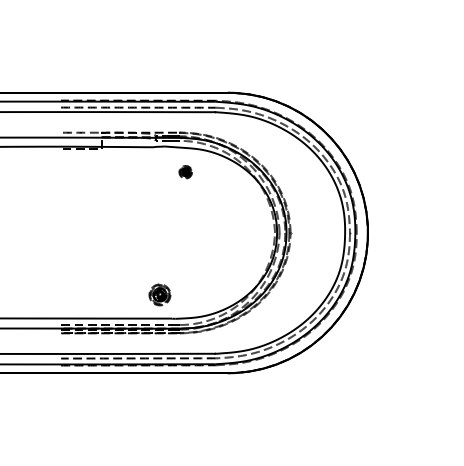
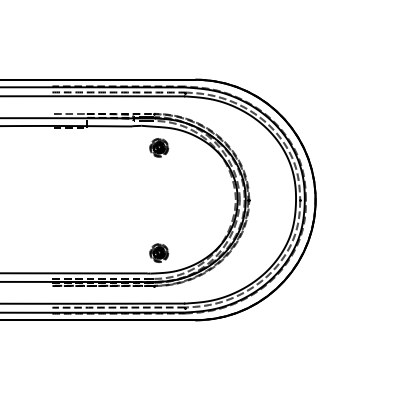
part: (185, 171) -> (159, 147), size x1.67
part: (160, 294) -> (159, 252), moved

